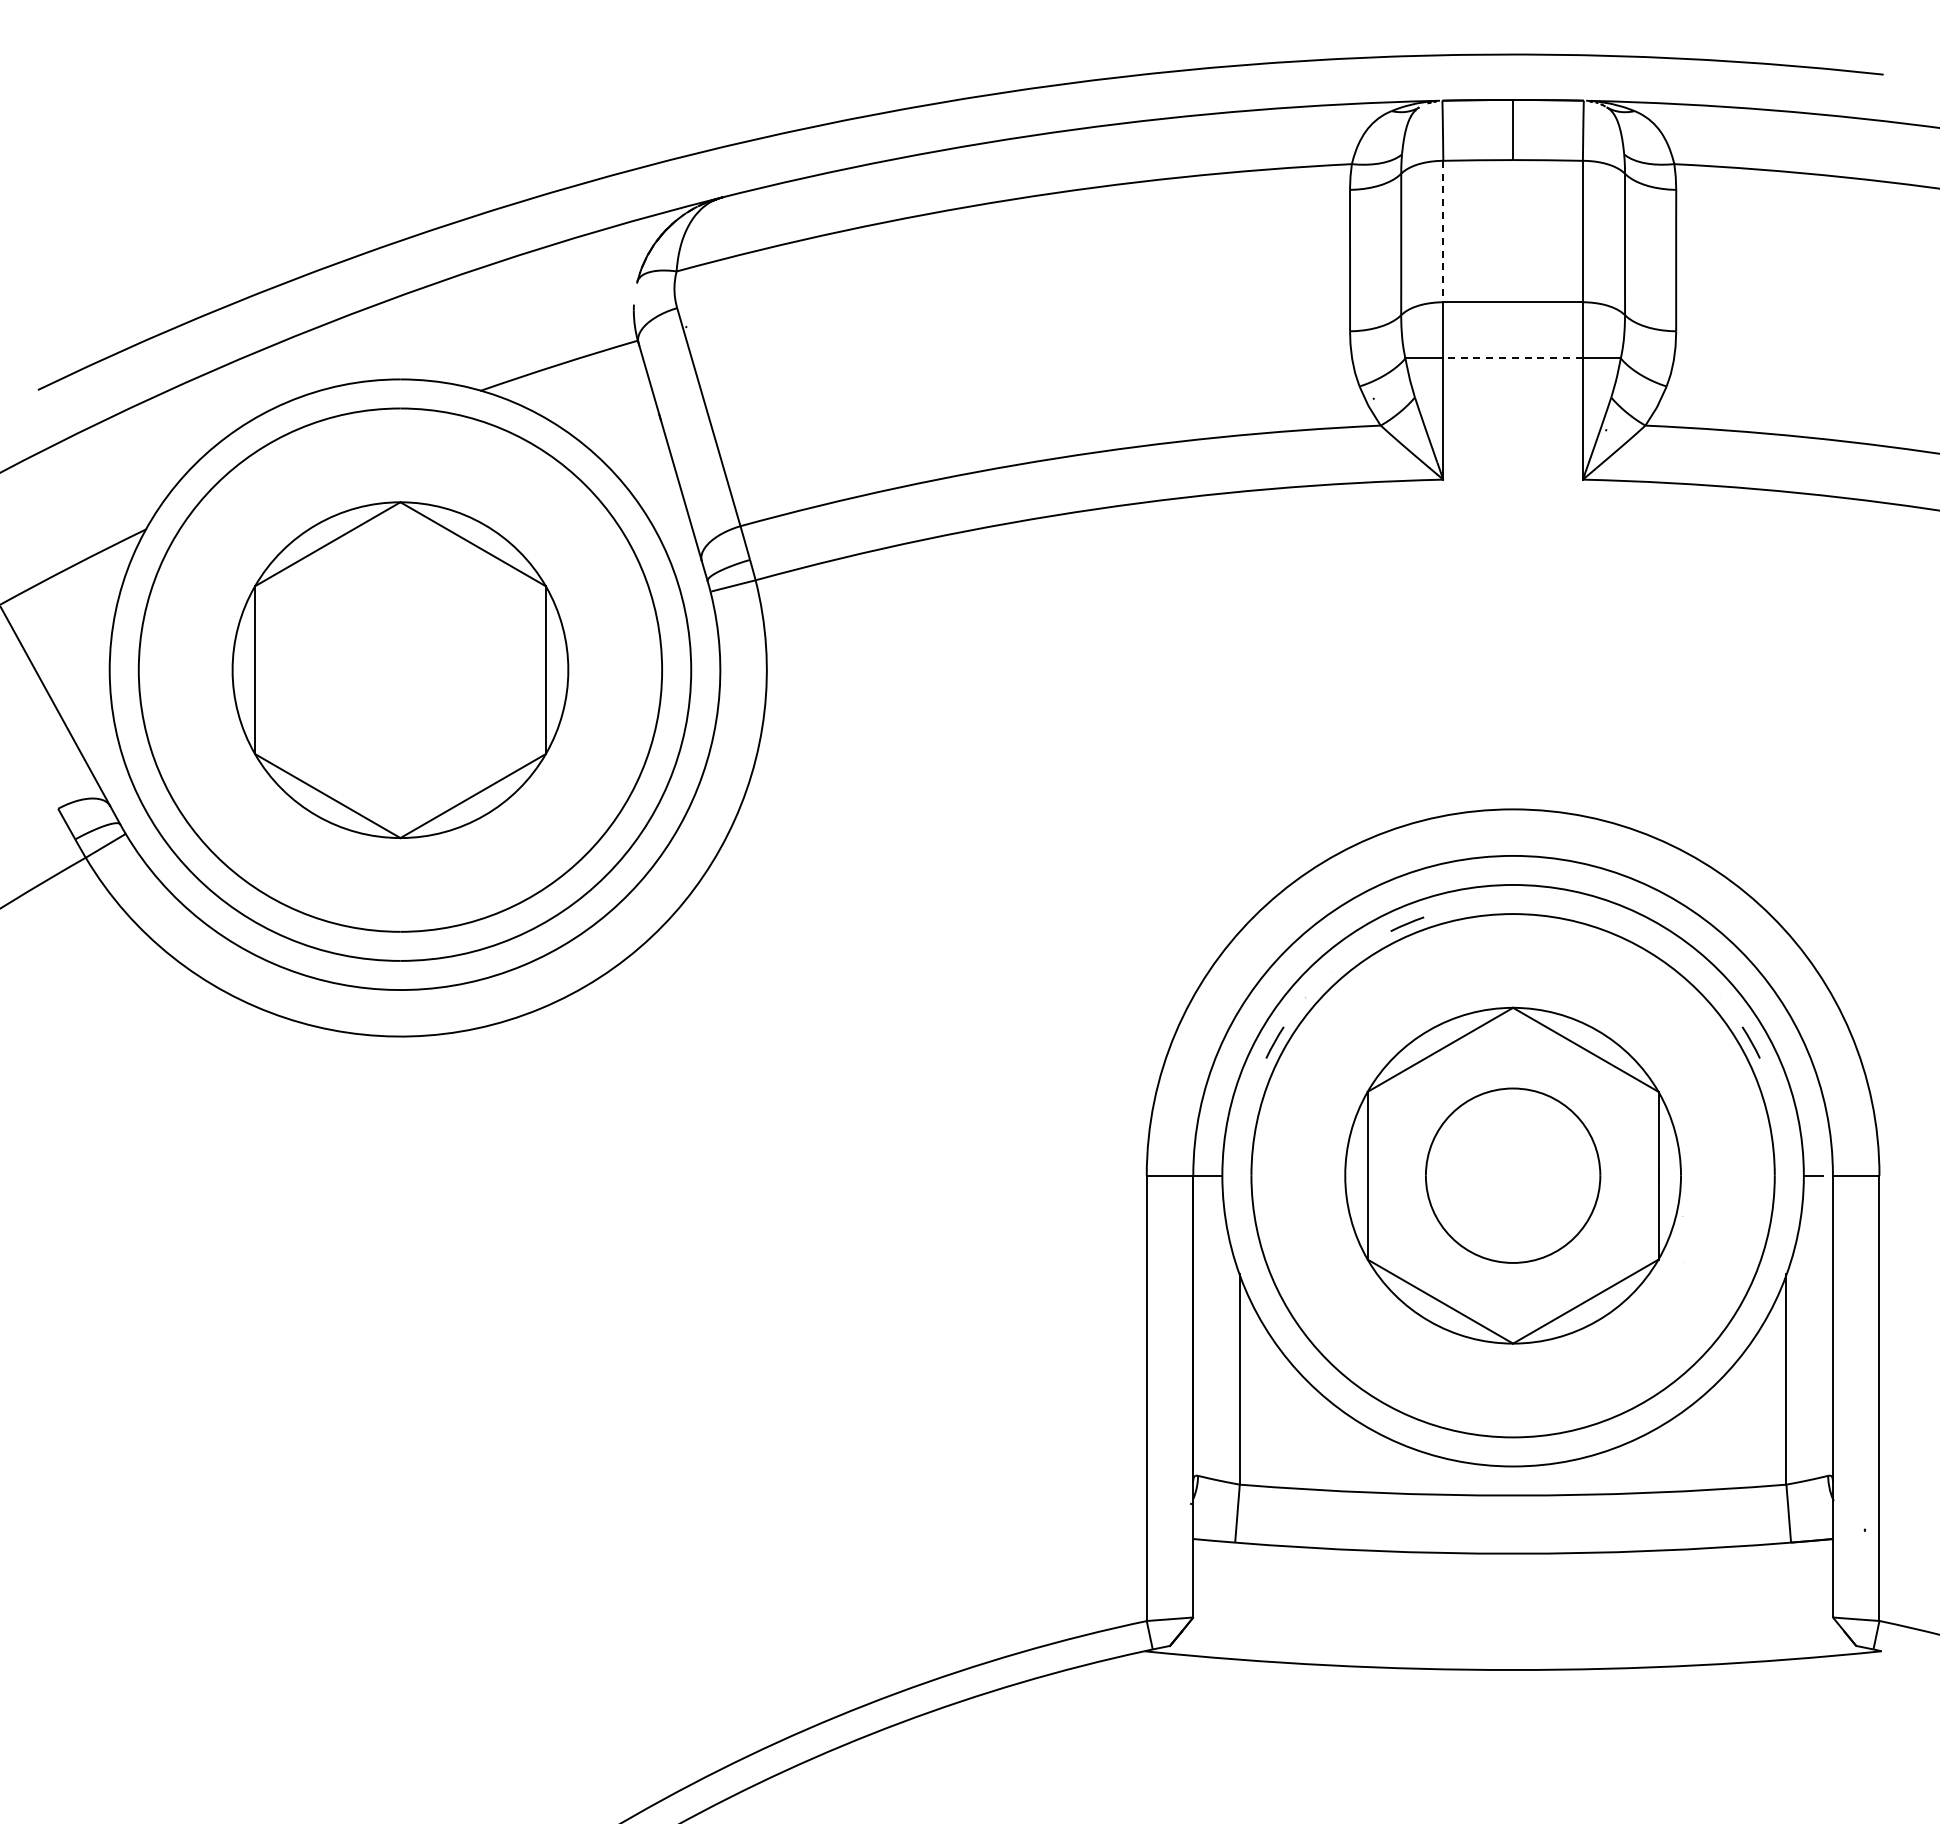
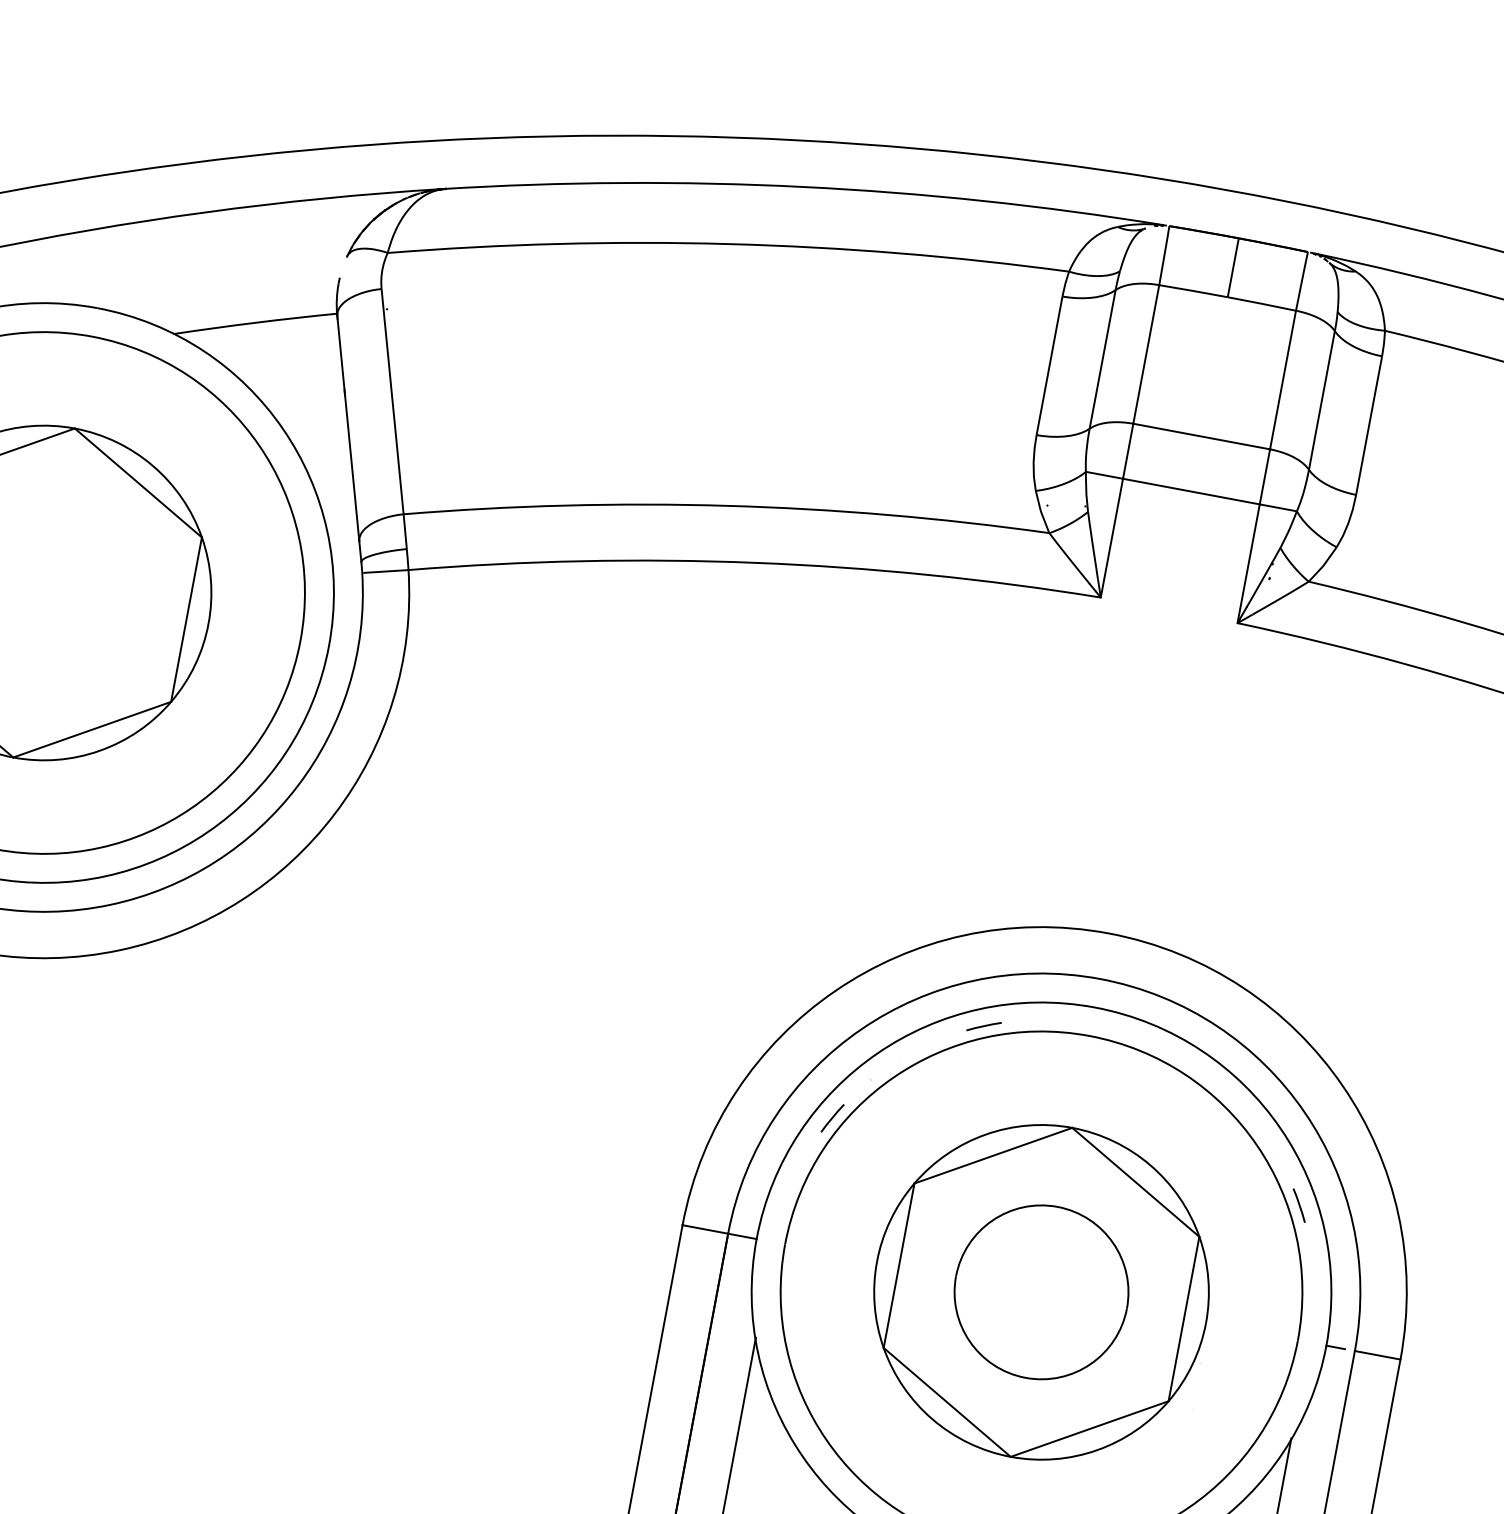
line: (1443, 231) -> (1146, 354), dashed -> solid
line: (1513, 358) -> (1191, 491), dashed -> solid

